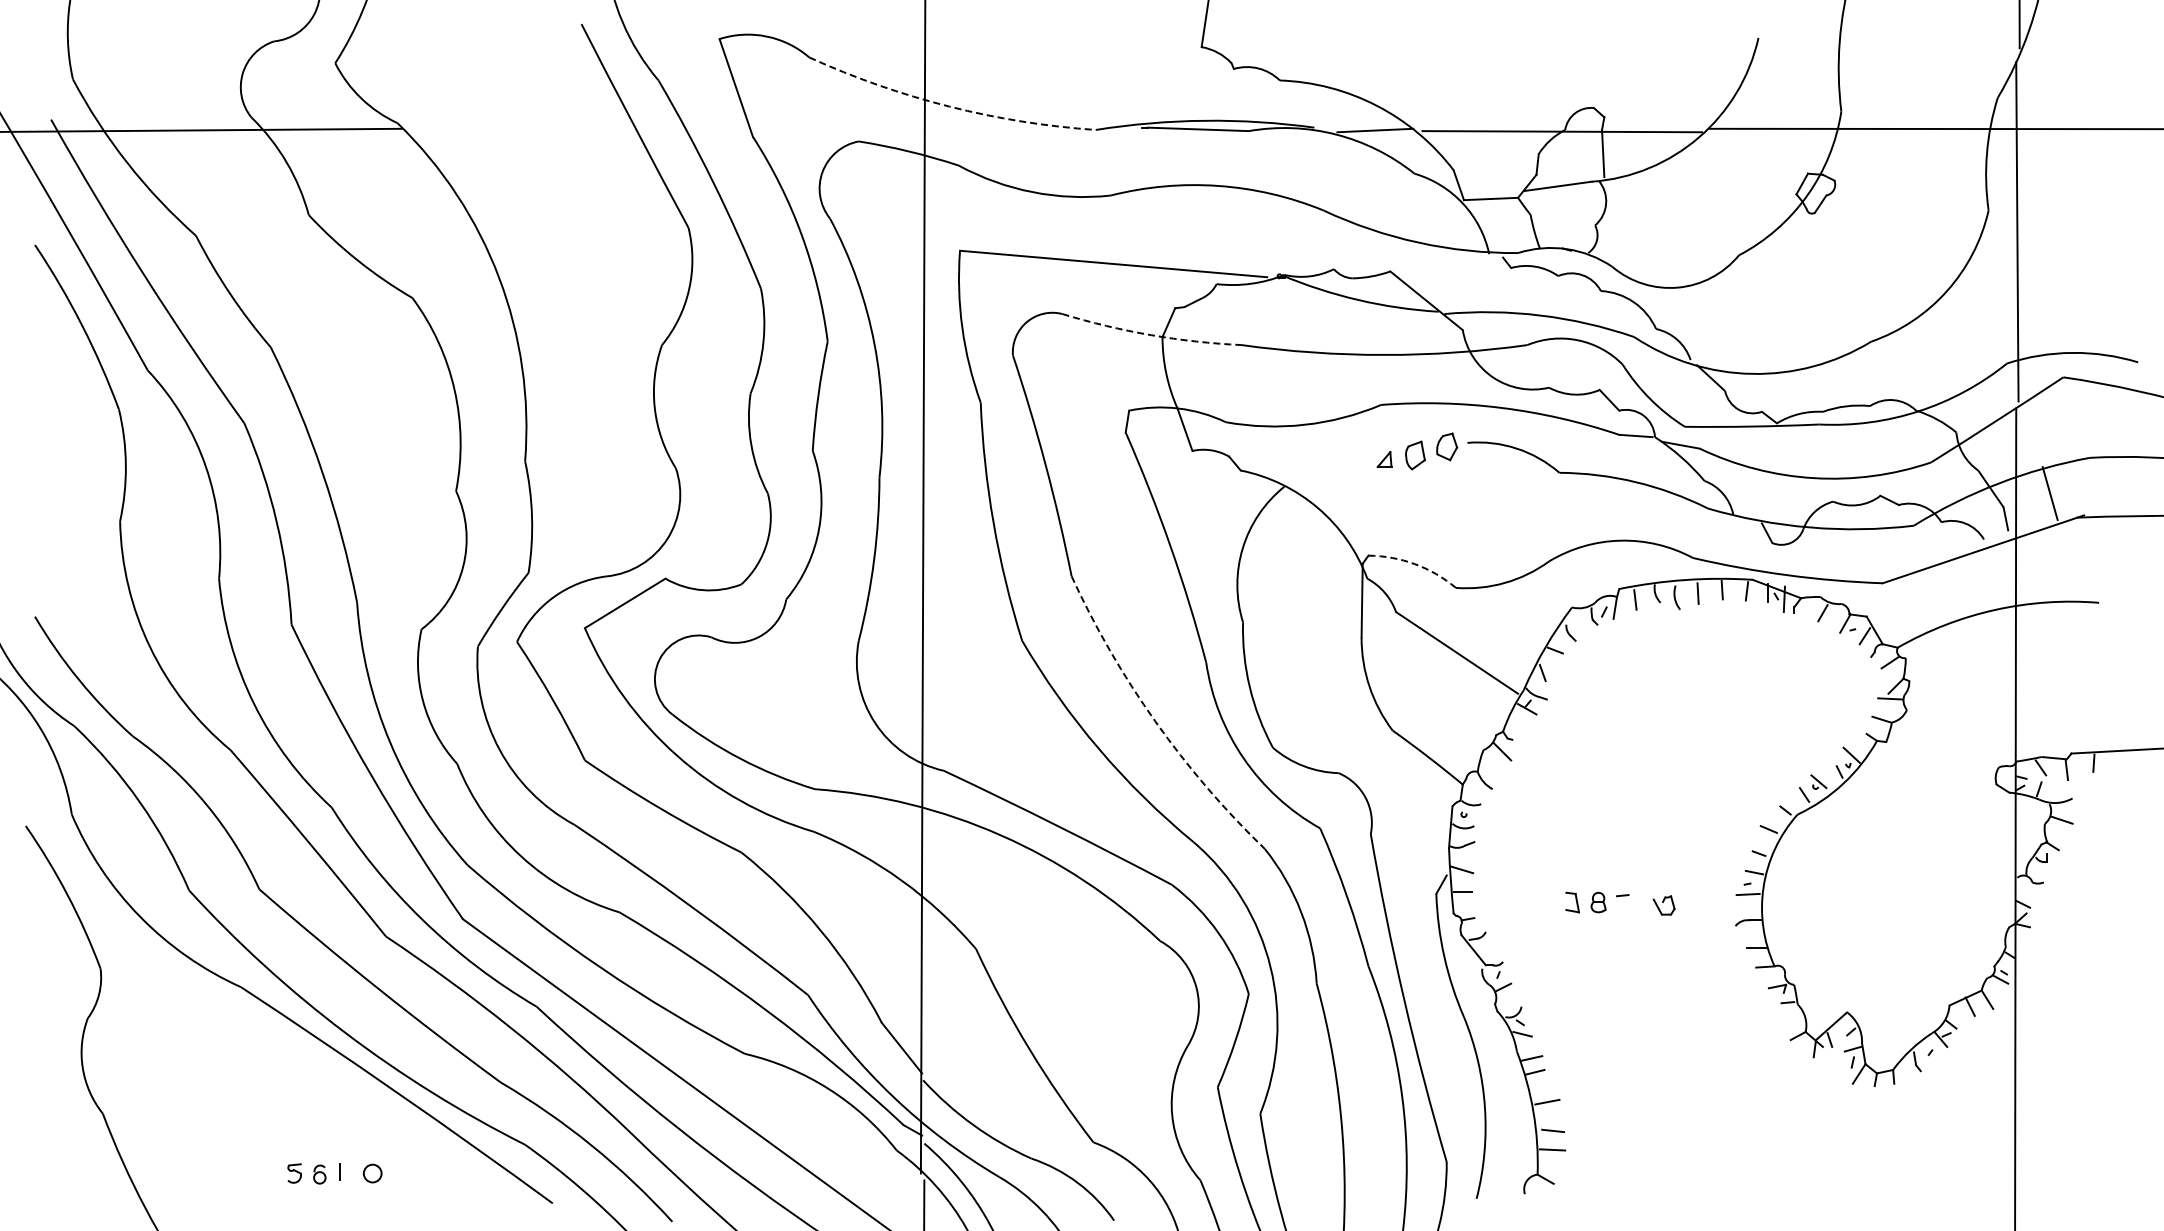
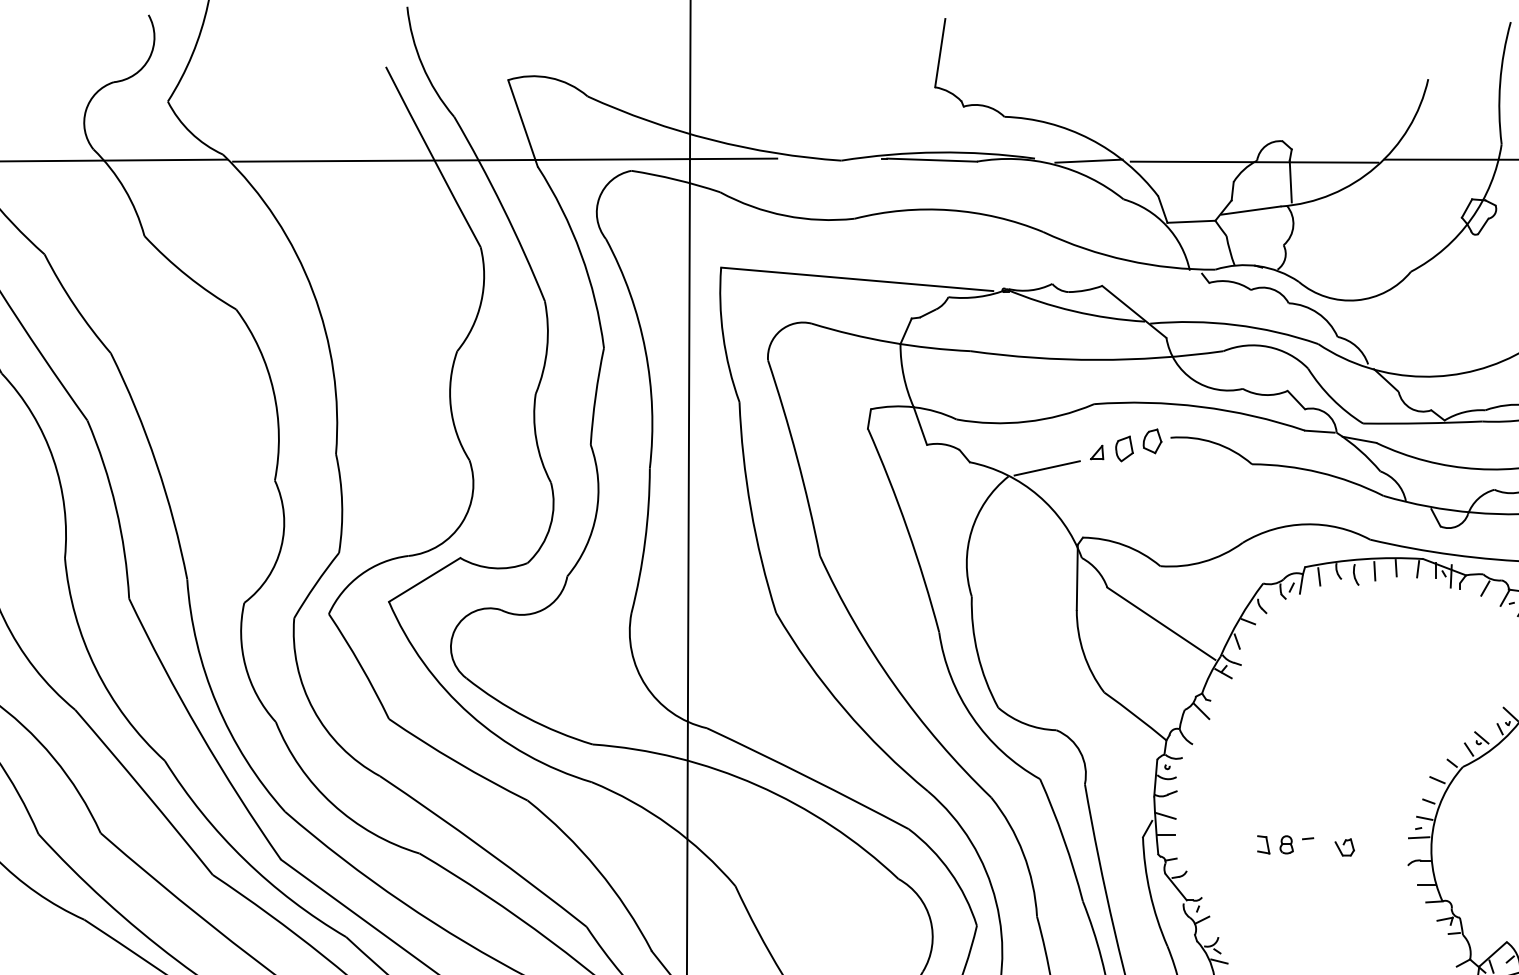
arc: (949, 106) -> (711, 139), dashed -> solid
line: (715, 129) -> (504, 160), added
arc: (1151, 335) -> (890, 342), dashed -> solid
line: (1328, 477) -> (1047, 468), added
arc: (1414, 564) -> (1123, 545), dashed -> solid
arc: (1155, 721) -> (894, 684), dashed -> solid

